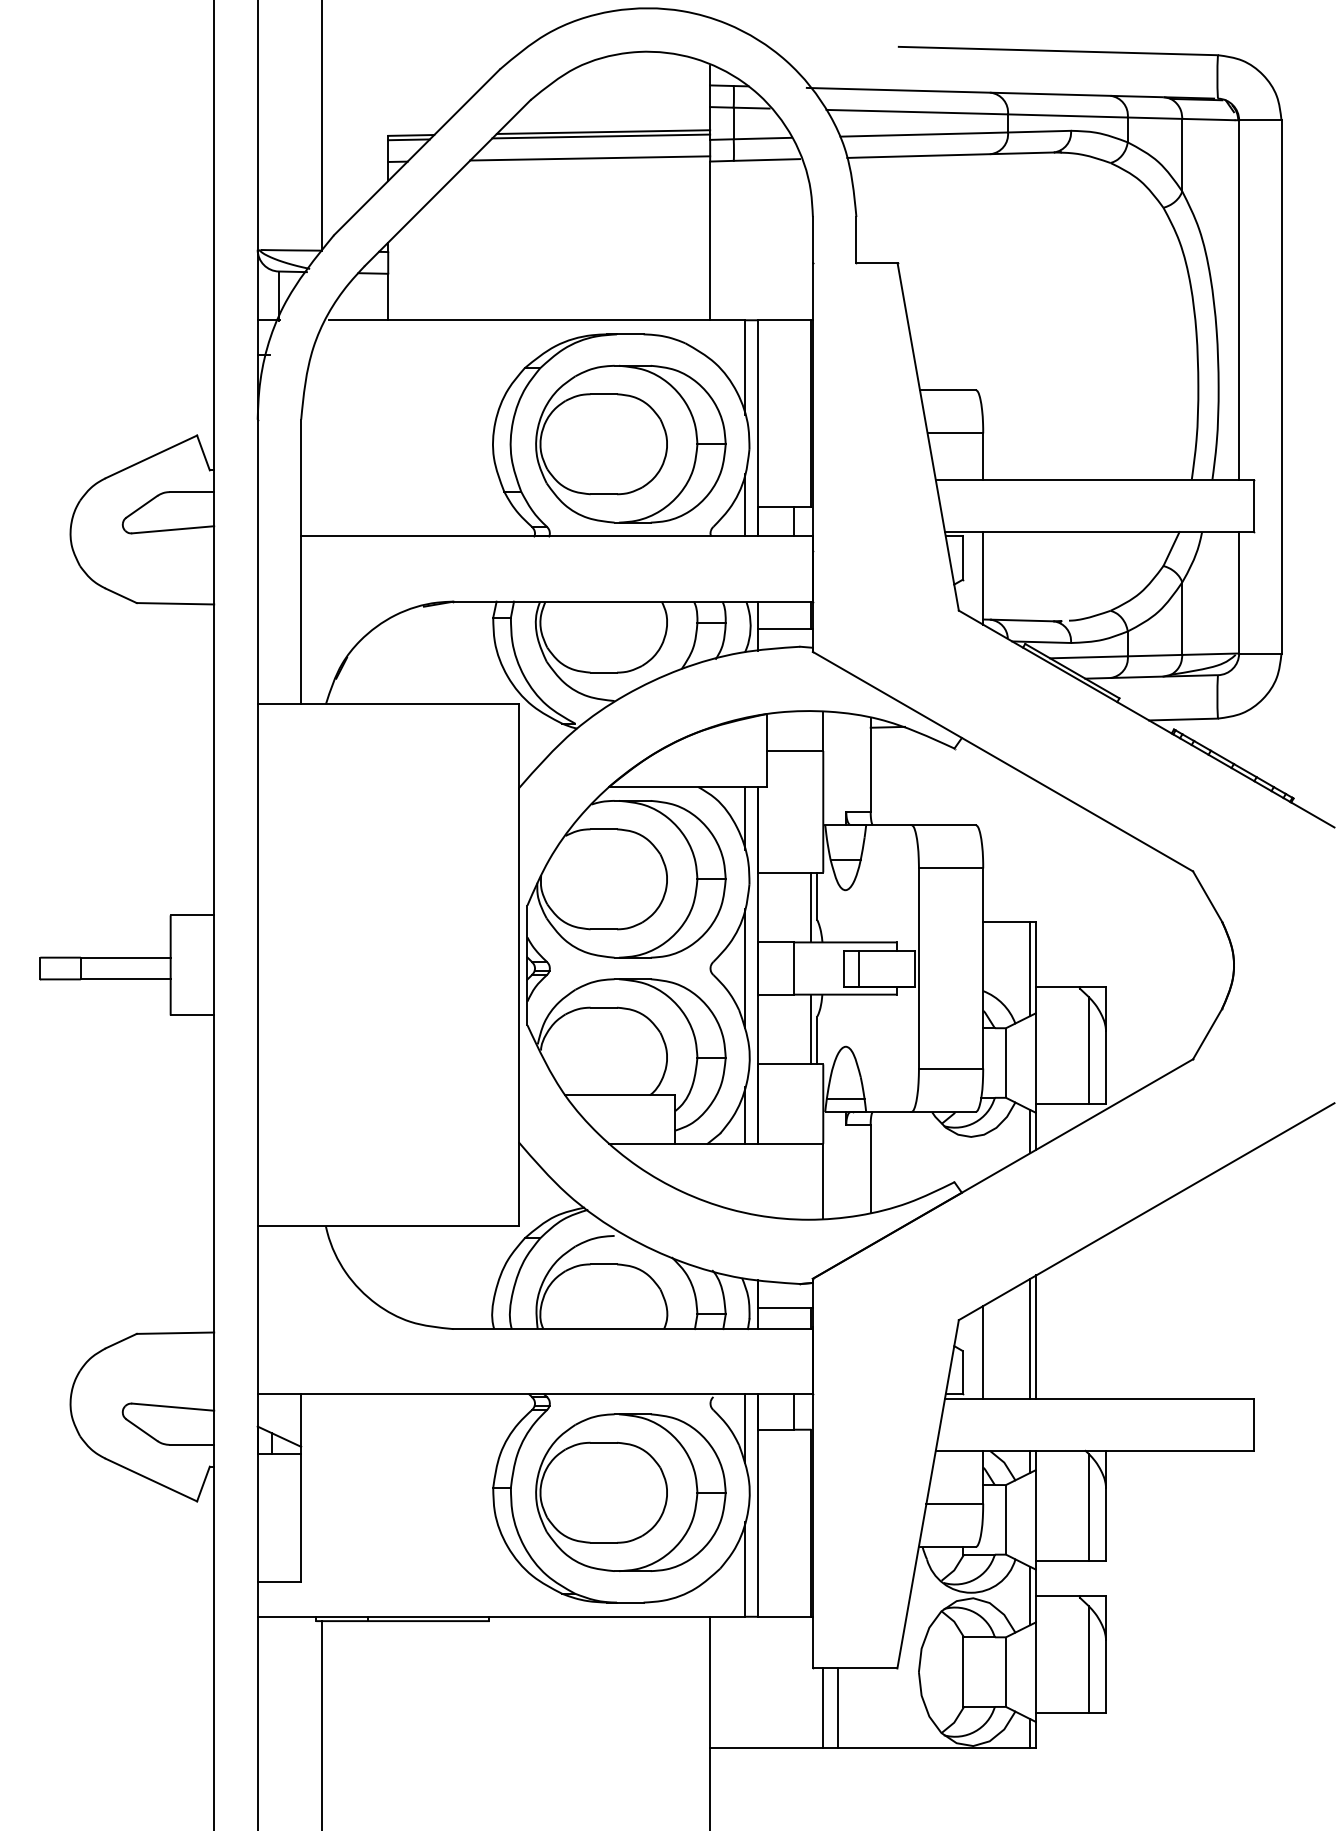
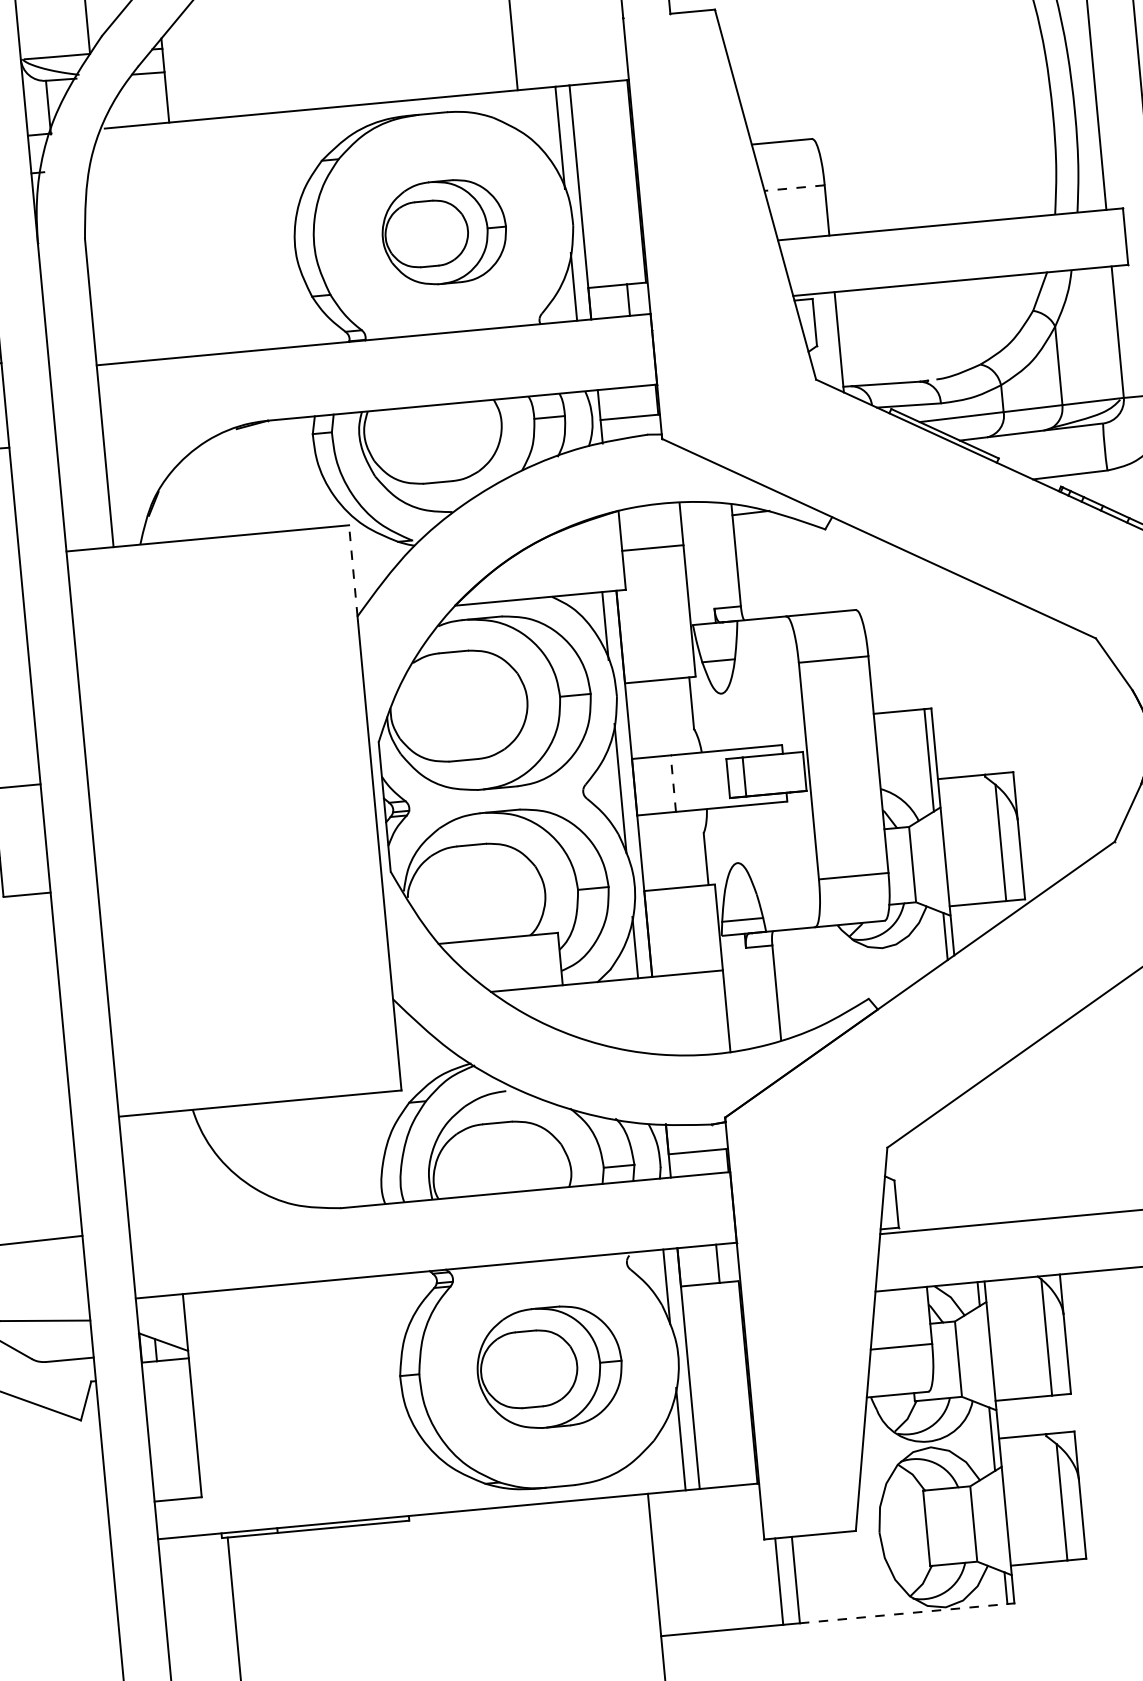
line: (955, 433) -> (794, 188), solid -> dashed
part: (630, 443) -> (443, 231), size x0.6
line: (518, 745) -> (352, 569), solid -> dashed
line: (811, 907) -> (686, 715), removed
line: (793, 968) -> (673, 783), solid -> dashed
line: (811, 1029) -> (698, 847), removed
line: (1036, 1336) -> (973, 1157), removed
line: (1030, 1338) -> (966, 1160), removed
line: (983, 1352) -> (917, 1180), removed
part: (630, 1492) -> (549, 1367), size x0.7
line: (934, 1748) -> (904, 1613), solid -> dashed

